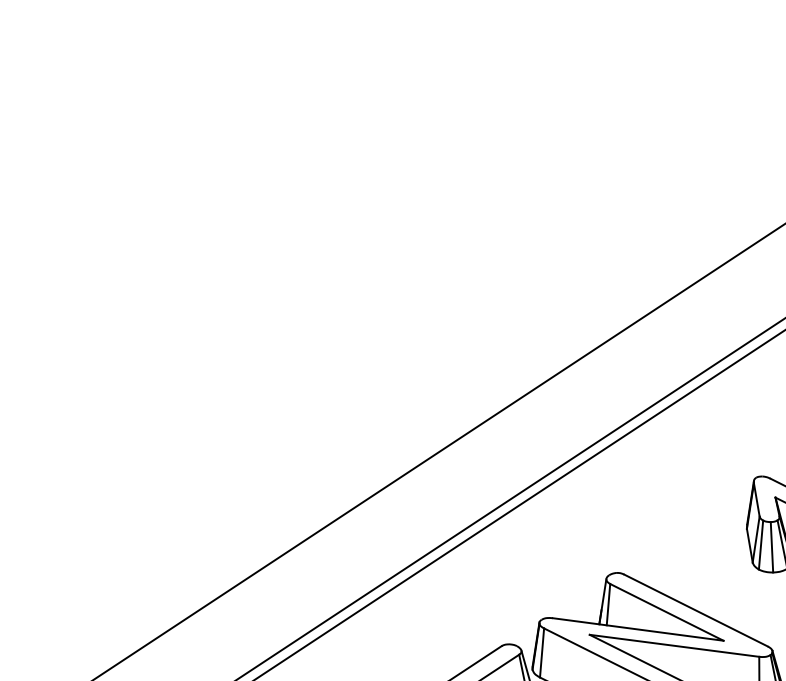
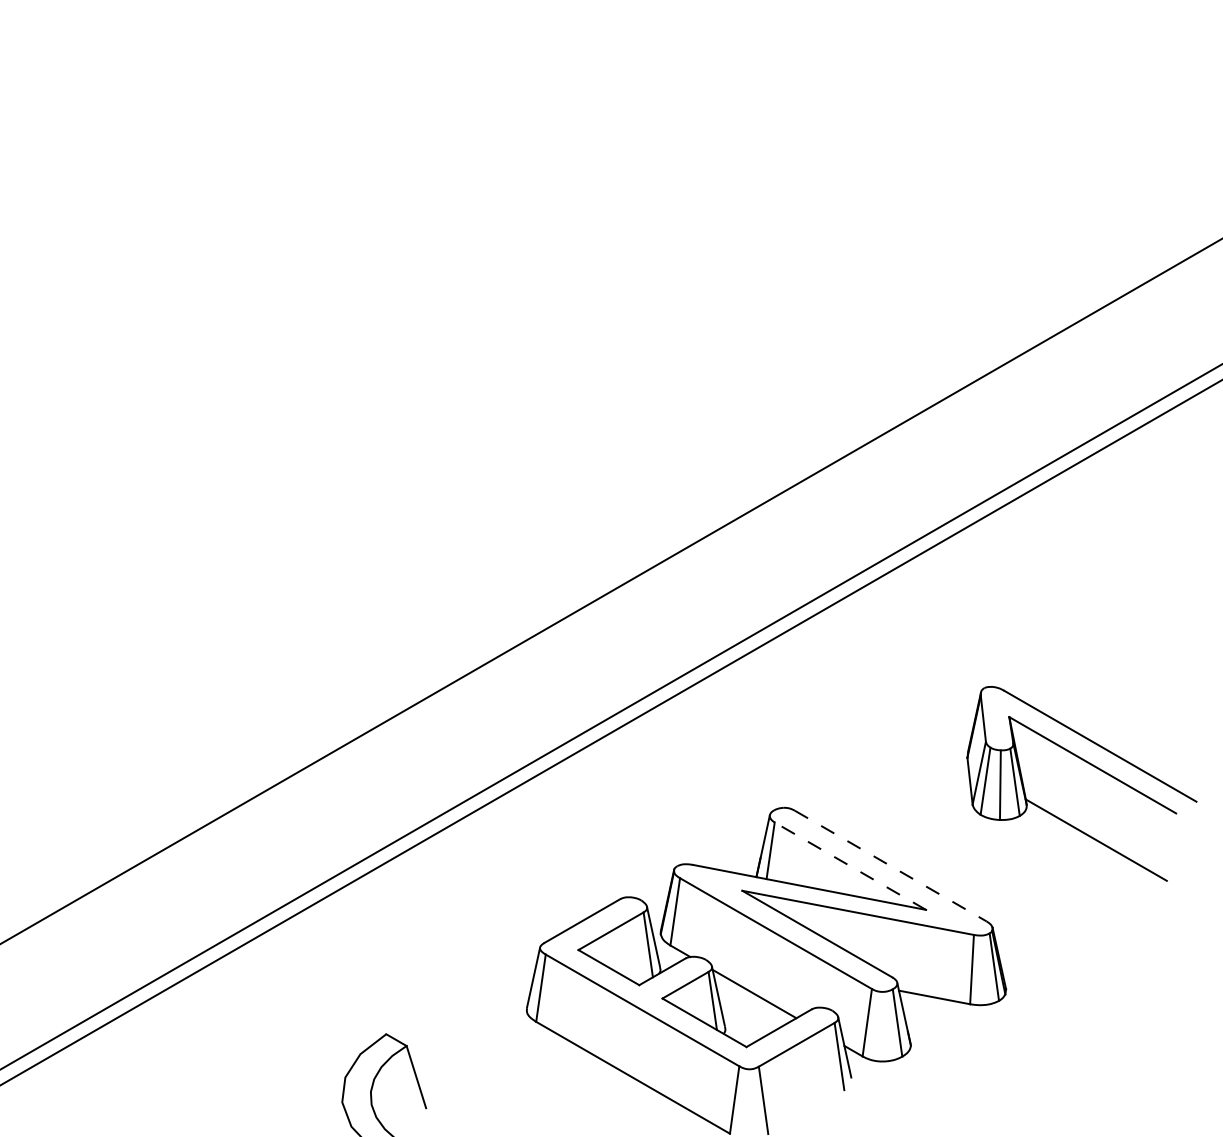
line: (695, 610) -> (890, 866), solid -> dashed
line: (666, 611) -> (849, 865), solid -> dashed

